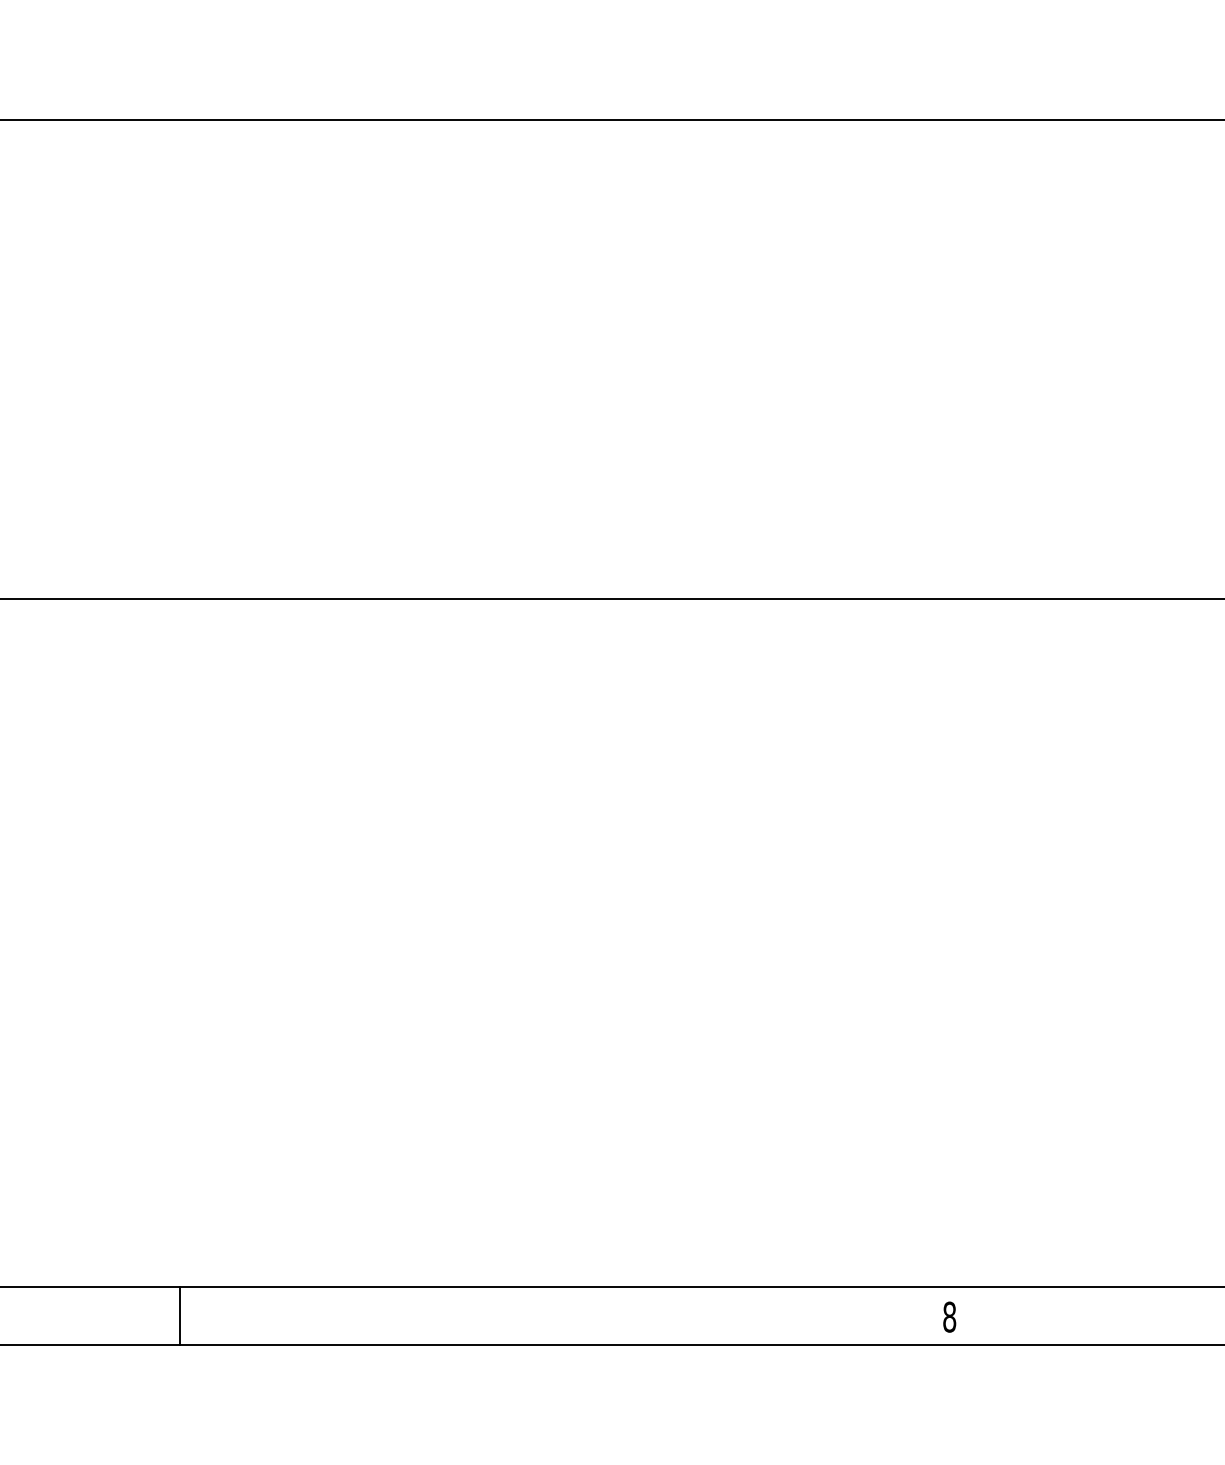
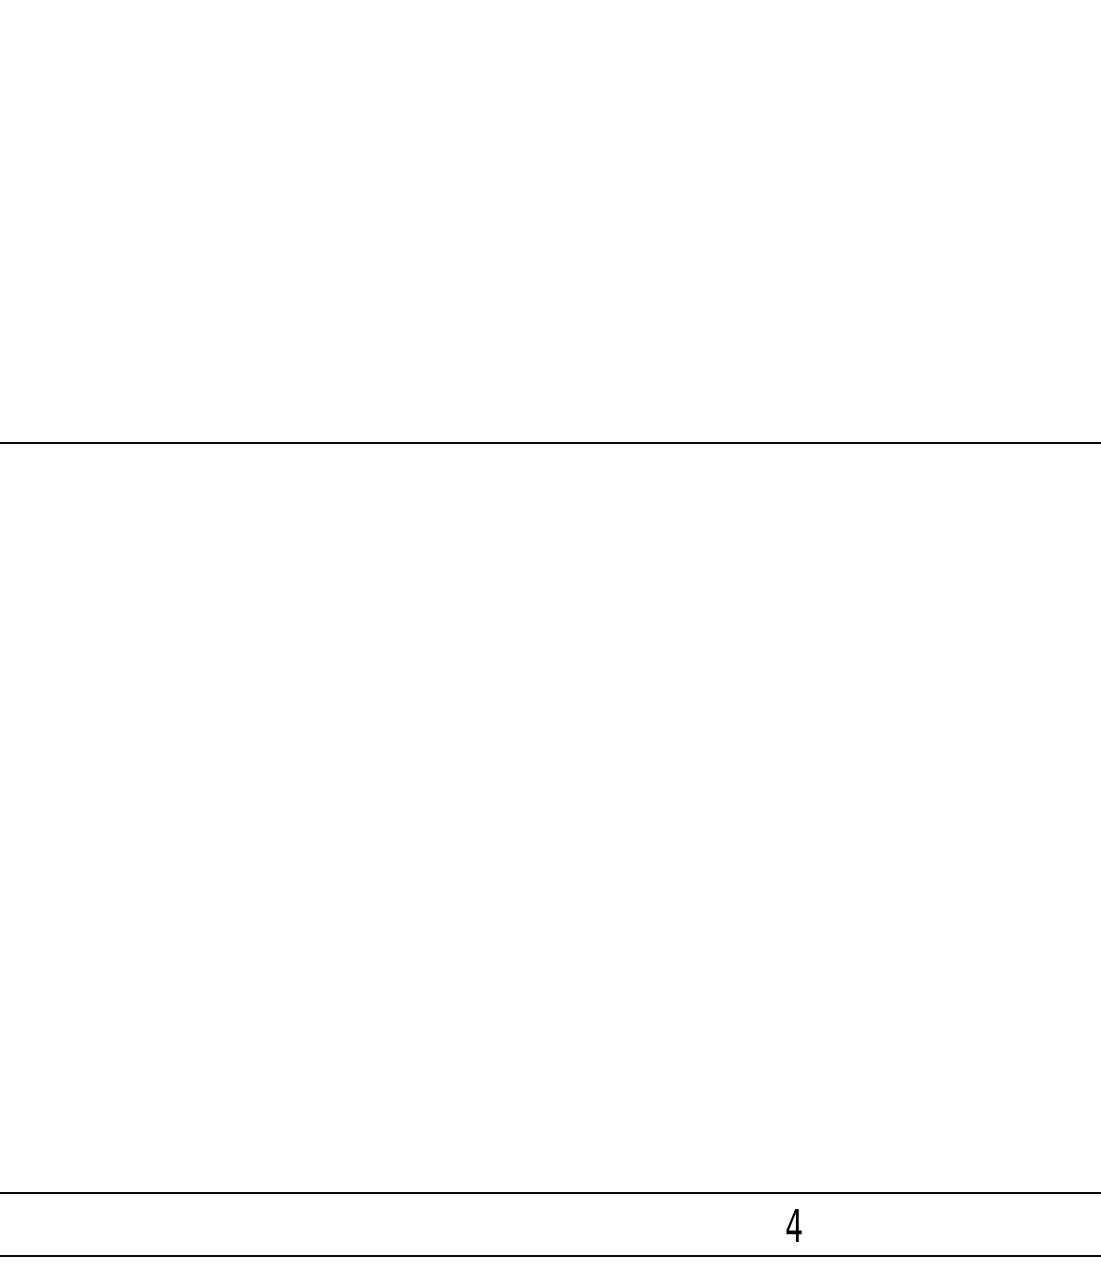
text: (949, 1316) -> (793, 1224), 8 -> 4

